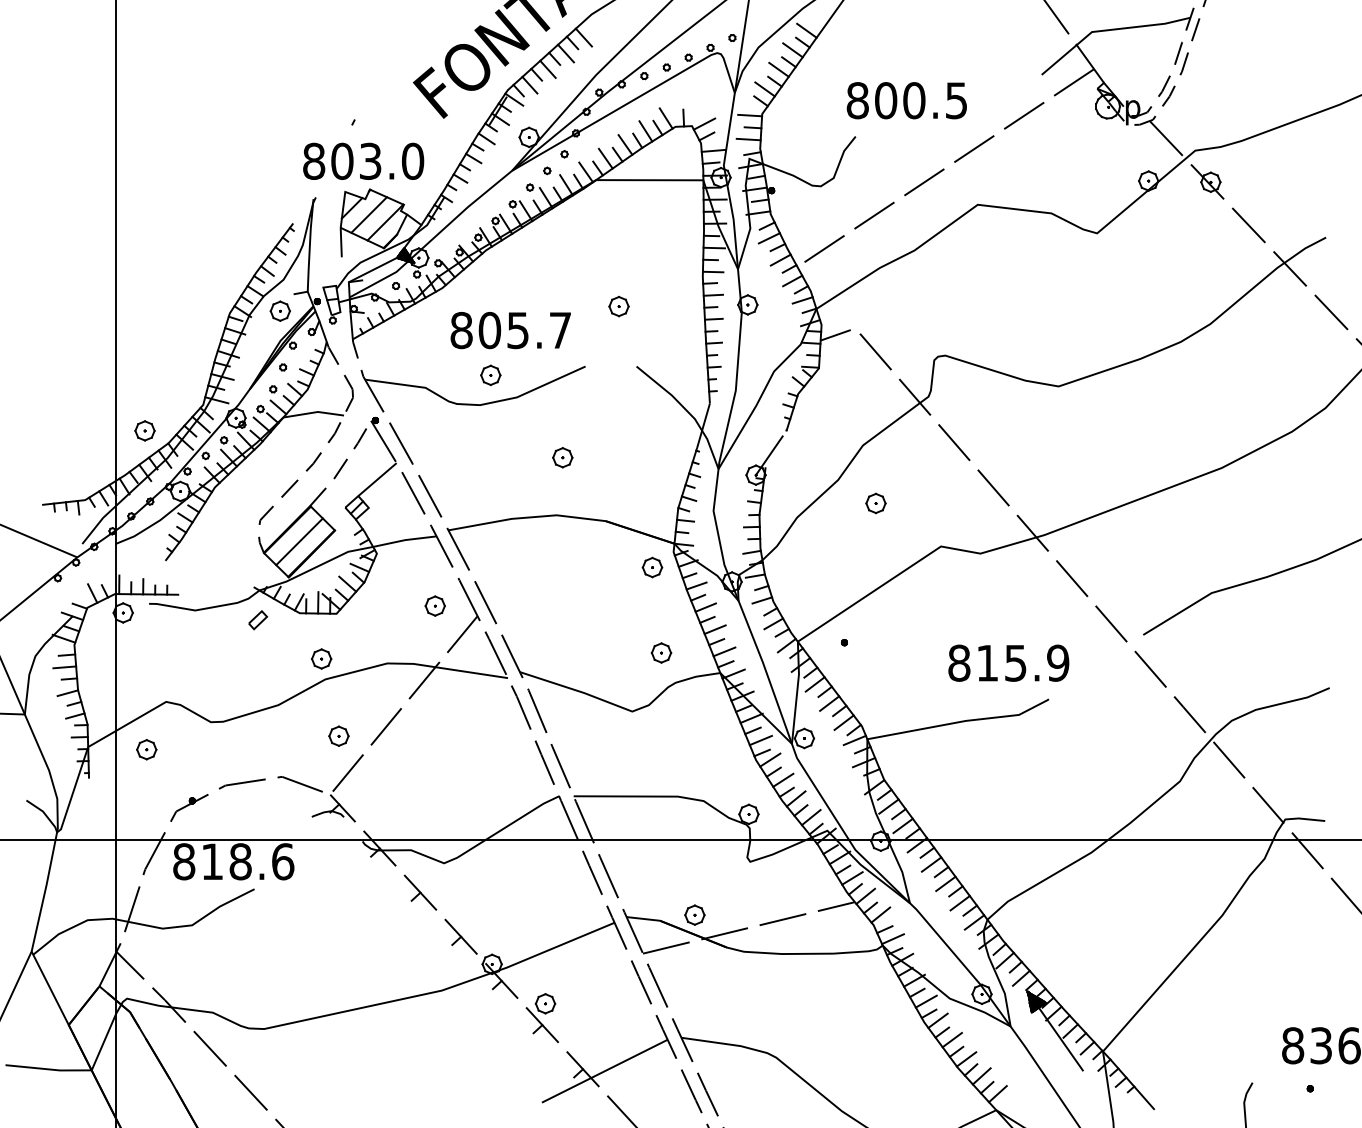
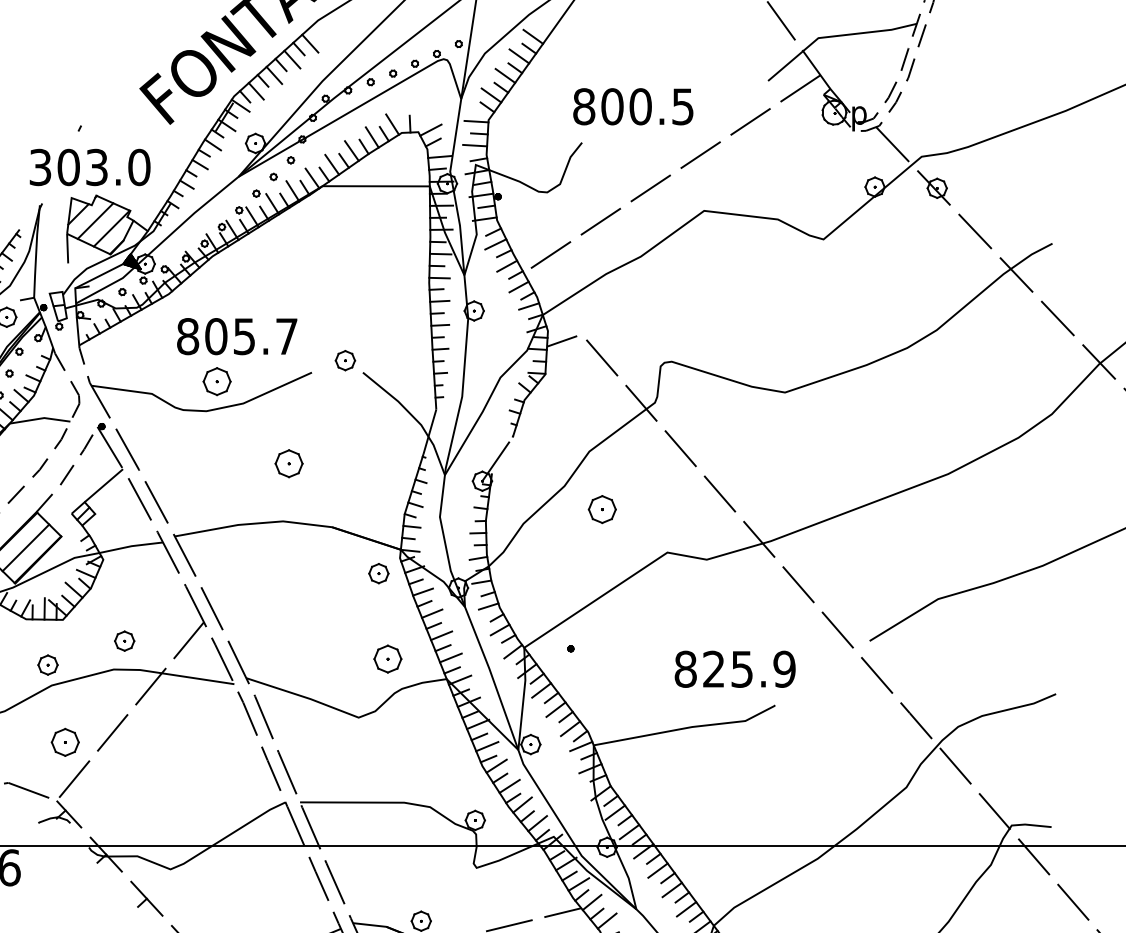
text: (314, 160) -> (40, 166), 803.0 -> 303.0
part: (618, 306) -> (344, 360), moved
part: (490, 374) -> (216, 380), size x1.4
part: (562, 457) -> (288, 463), size x1.4
part: (875, 503) -> (601, 509), size x1.4
part: (434, 605) -> (123, 640), moved
part: (661, 652) -> (387, 658), size x1.4
text: (986, 662) -> (712, 668), 815.9 -> 825.9
part: (338, 735) -> (64, 741), size x1.4

